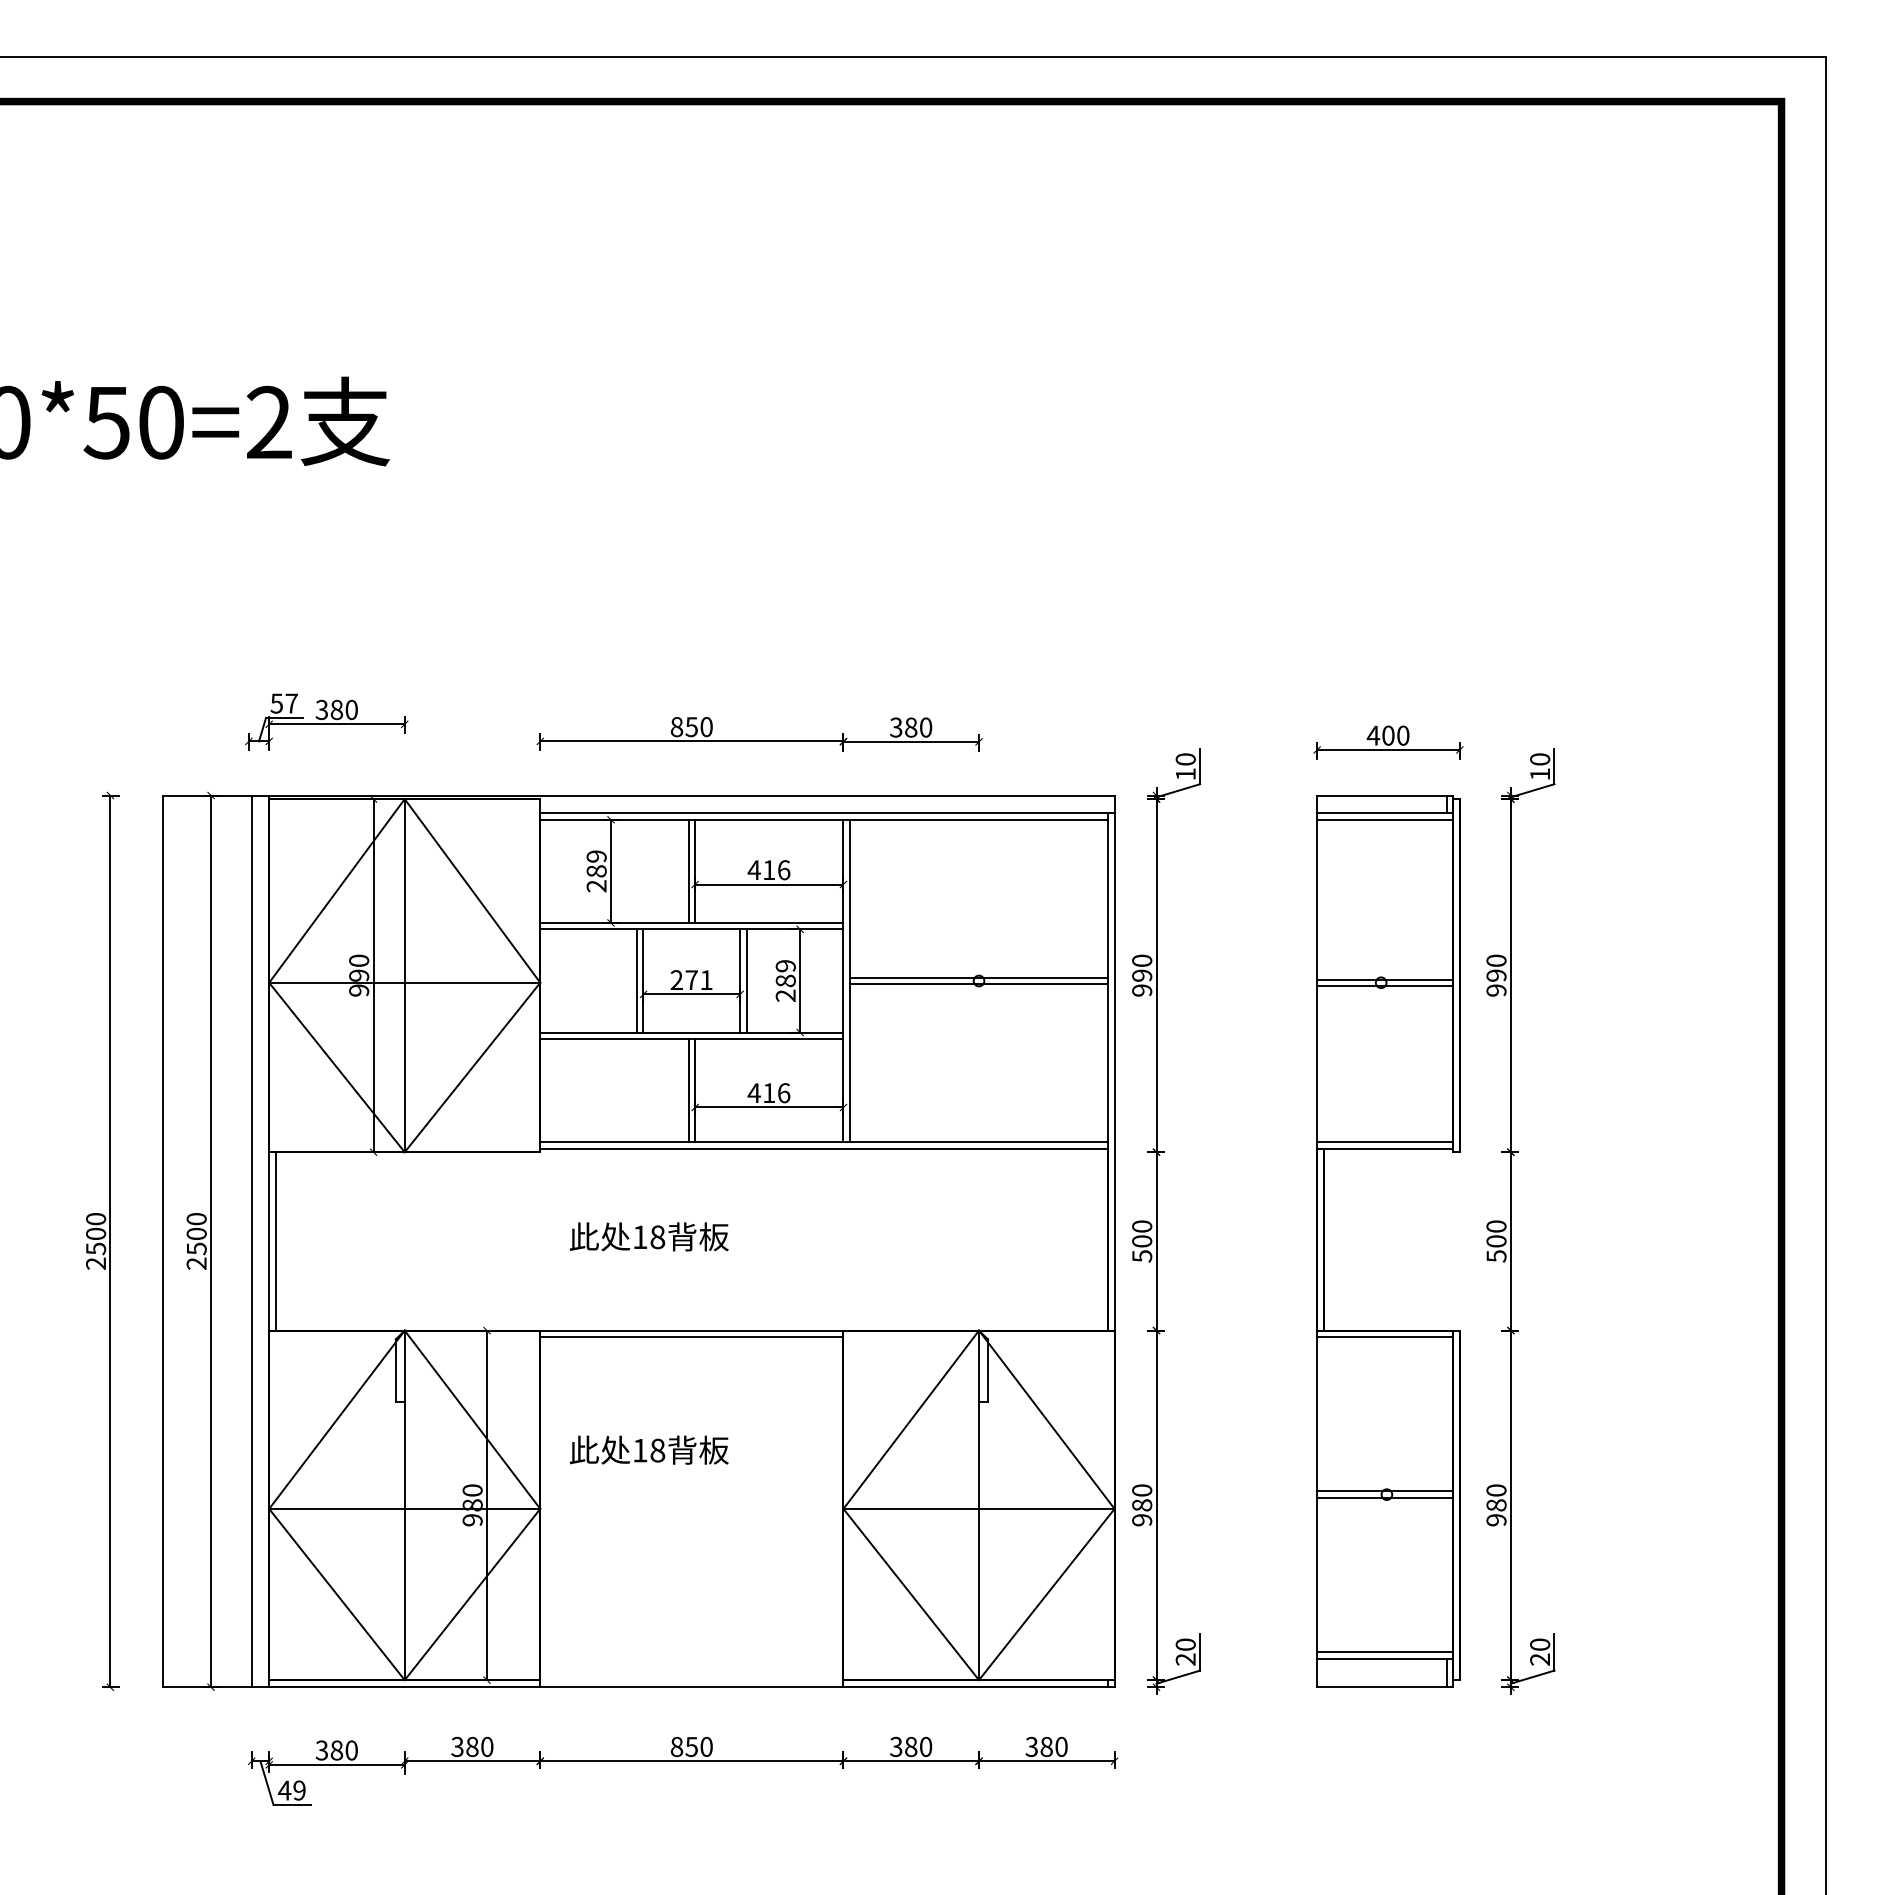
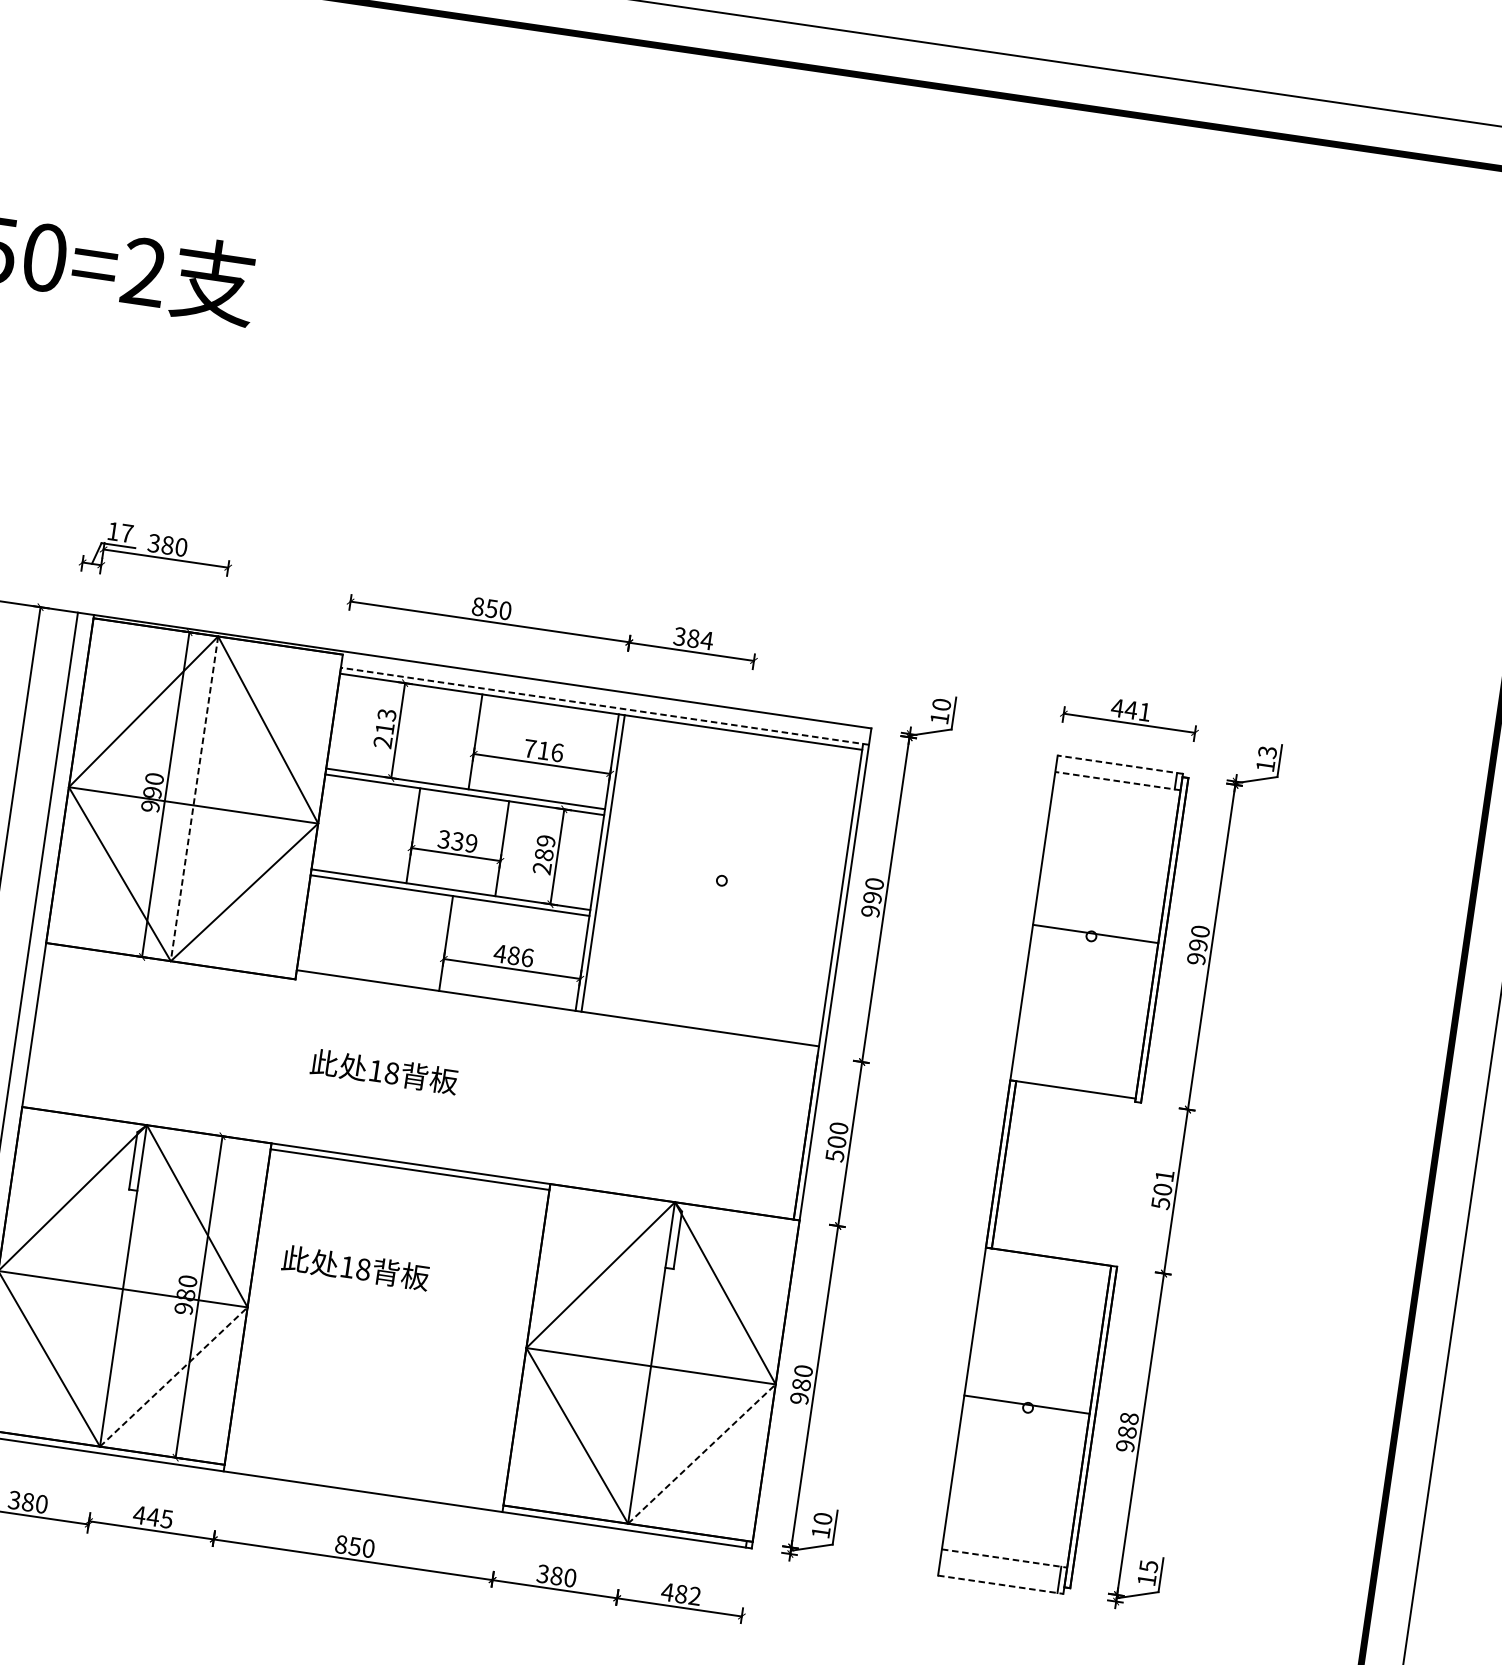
text: (276, 703) -> (113, 531), 57 -> 17
text: (925, 727) -> (706, 640), 380 -> 384
text: (1395, 735) -> (1137, 710), 400 -> 441
text: (1540, 759) -> (1267, 752), 10 -> 13
line: (1384, 795) -> (1119, 764), solid -> dashed
line: (826, 813) -> (604, 706), solid -> dashed
line: (1384, 813) -> (1117, 781), solid -> dashed
line: (1385, 819) -> (1117, 786), removed
text: (596, 863) -> (385, 721), 289 -> 213
text: (753, 869) -> (529, 748), 416 -> 716
line: (688, 870) -> (469, 740), removed
line: (404, 975) -> (194, 798), solid -> dashed
line: (978, 977) -> (721, 877), removed
line: (637, 980) -> (407, 834), removed
text: (691, 980) -> (457, 841), 271 -> 339
line: (746, 980) -> (508, 849), removed
line: (978, 984) -> (720, 883), removed
line: (1385, 986) -> (1094, 940), removed
line: (688, 1090) -> (440, 942), removed
text: (769, 1093) -> (514, 956), 416 -> 486
line: (1385, 1142) -> (1074, 1083), removed
line: (824, 1148) -> (557, 1014), removed
text: (1496, 1226) -> (1164, 1175), 500 -> 501
line: (275, 1241) -> (40, 1025), removed
line: (1385, 1336) -> (1047, 1262), removed
text: (1496, 1490) -> (1129, 1418), 980 -> 988
line: (1385, 1497) -> (1026, 1410), removed
line: (472, 1594) -> (173, 1376), solid -> dashed
line: (1047, 1594) -> (702, 1454), solid -> dashed
text: (1540, 1651) -> (1148, 1572), 20 -> 15
line: (1385, 1652) -> (1005, 1552), removed
line: (1385, 1658) -> (1004, 1558), solid -> dashed
text: (1185, 1659) -> (820, 1532), 20 -> 10
line: (1385, 1687) -> (1000, 1584), solid -> dashed
text: (471, 1746) -> (152, 1516), 380 -> 445
text: (1046, 1746) -> (681, 1593), 380 -> 482

